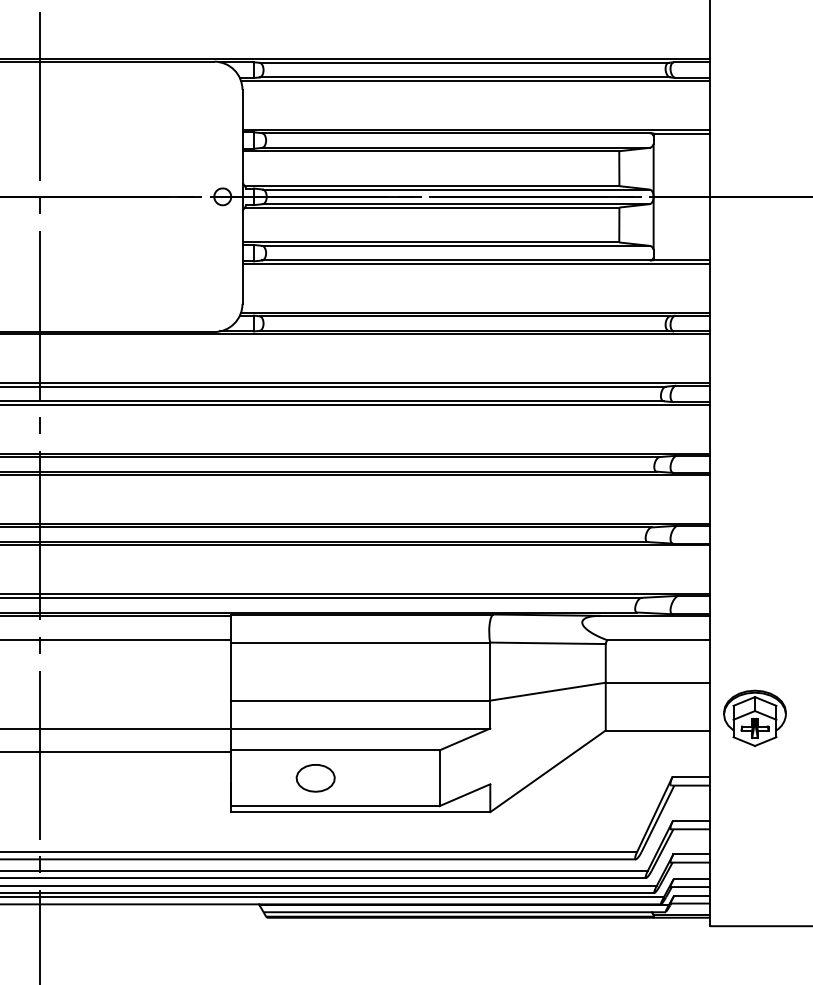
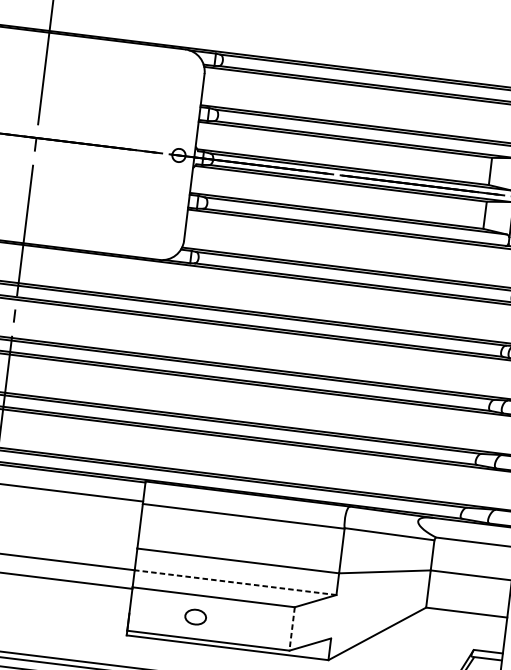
line: (360, 728) -> (235, 582), solid -> dashed
part: (315, 778) -> (195, 617), size x0.7
line: (439, 778) -> (292, 629), solid -> dashed

